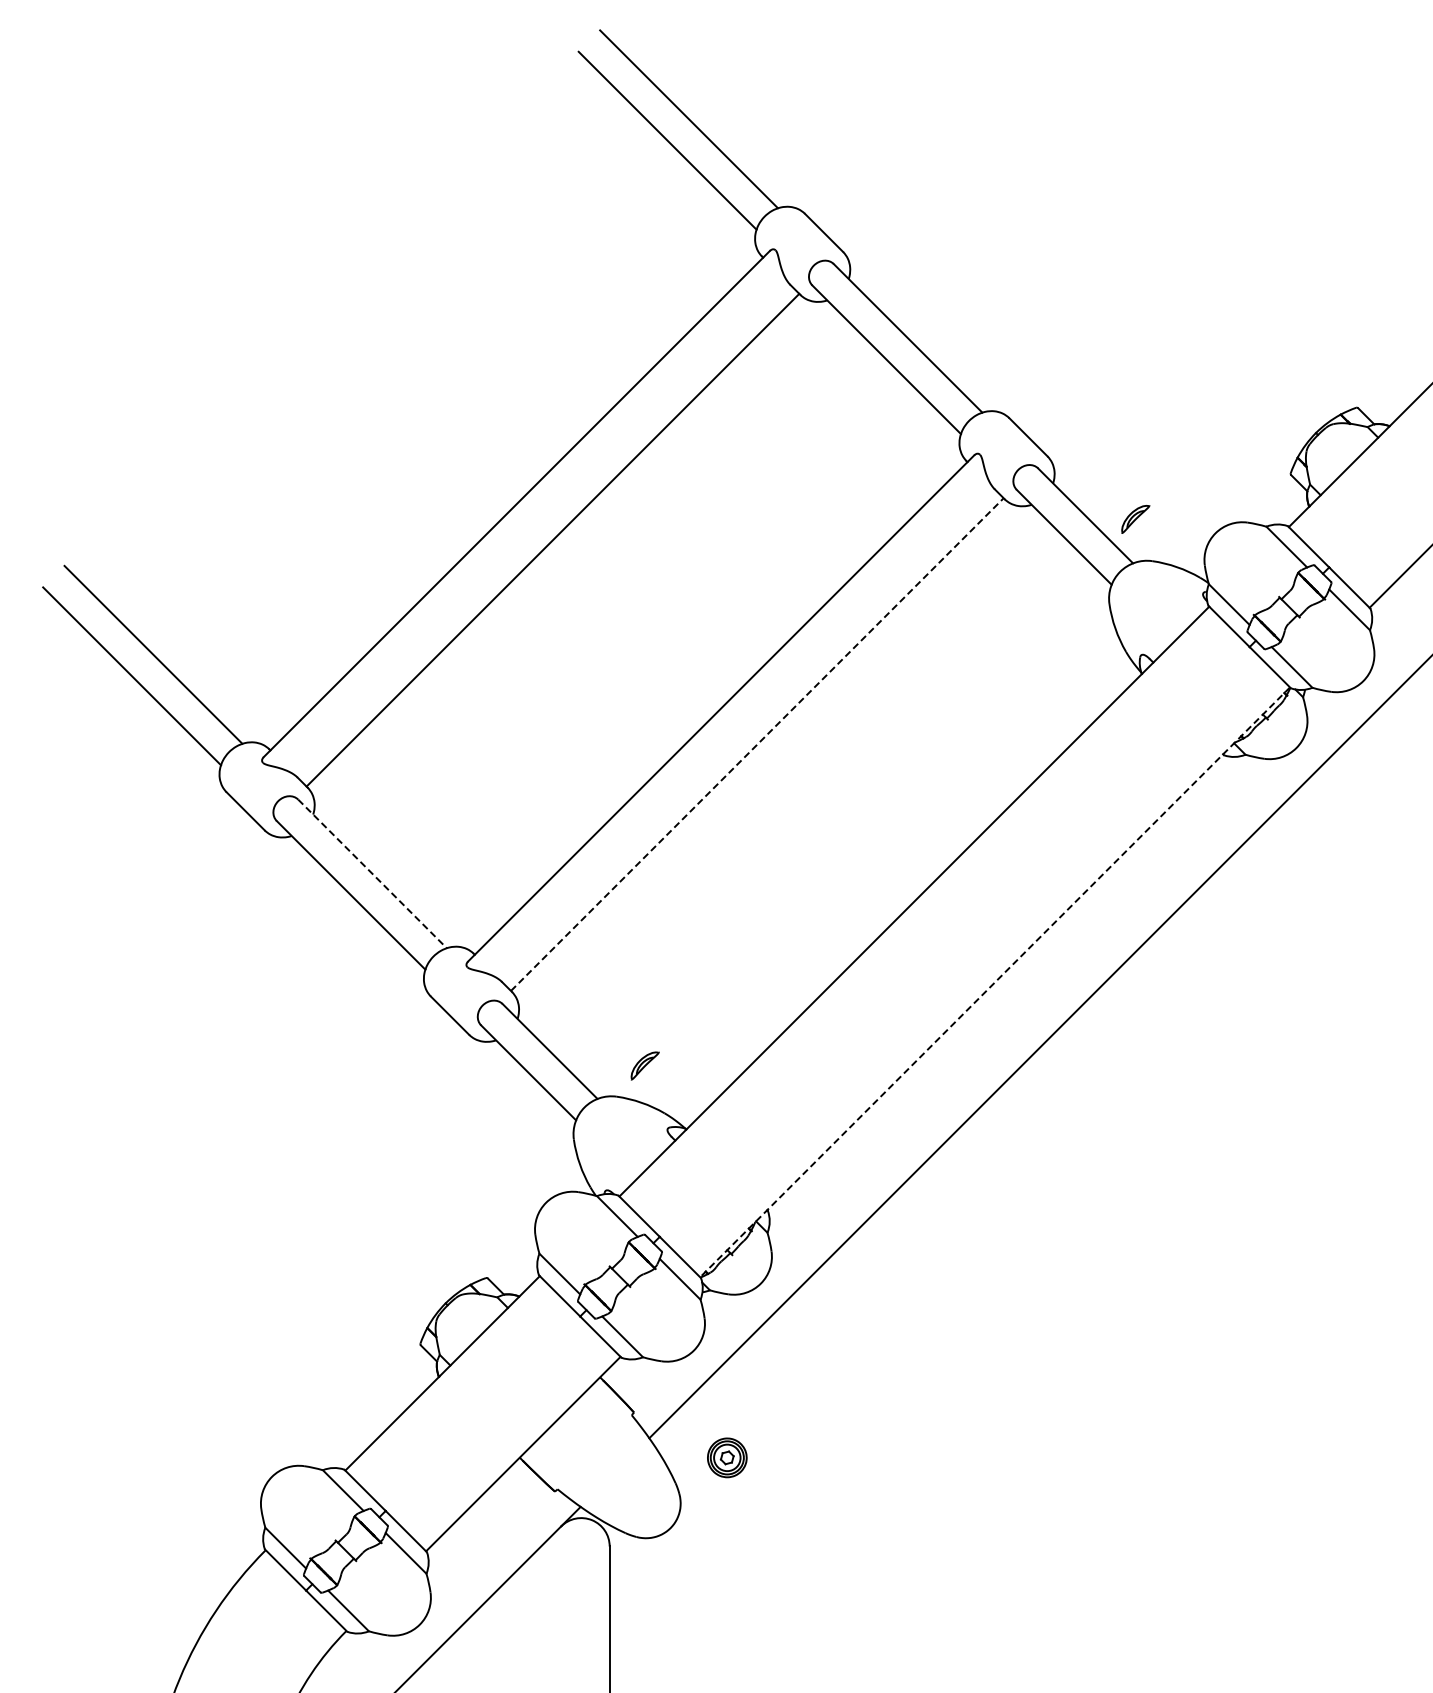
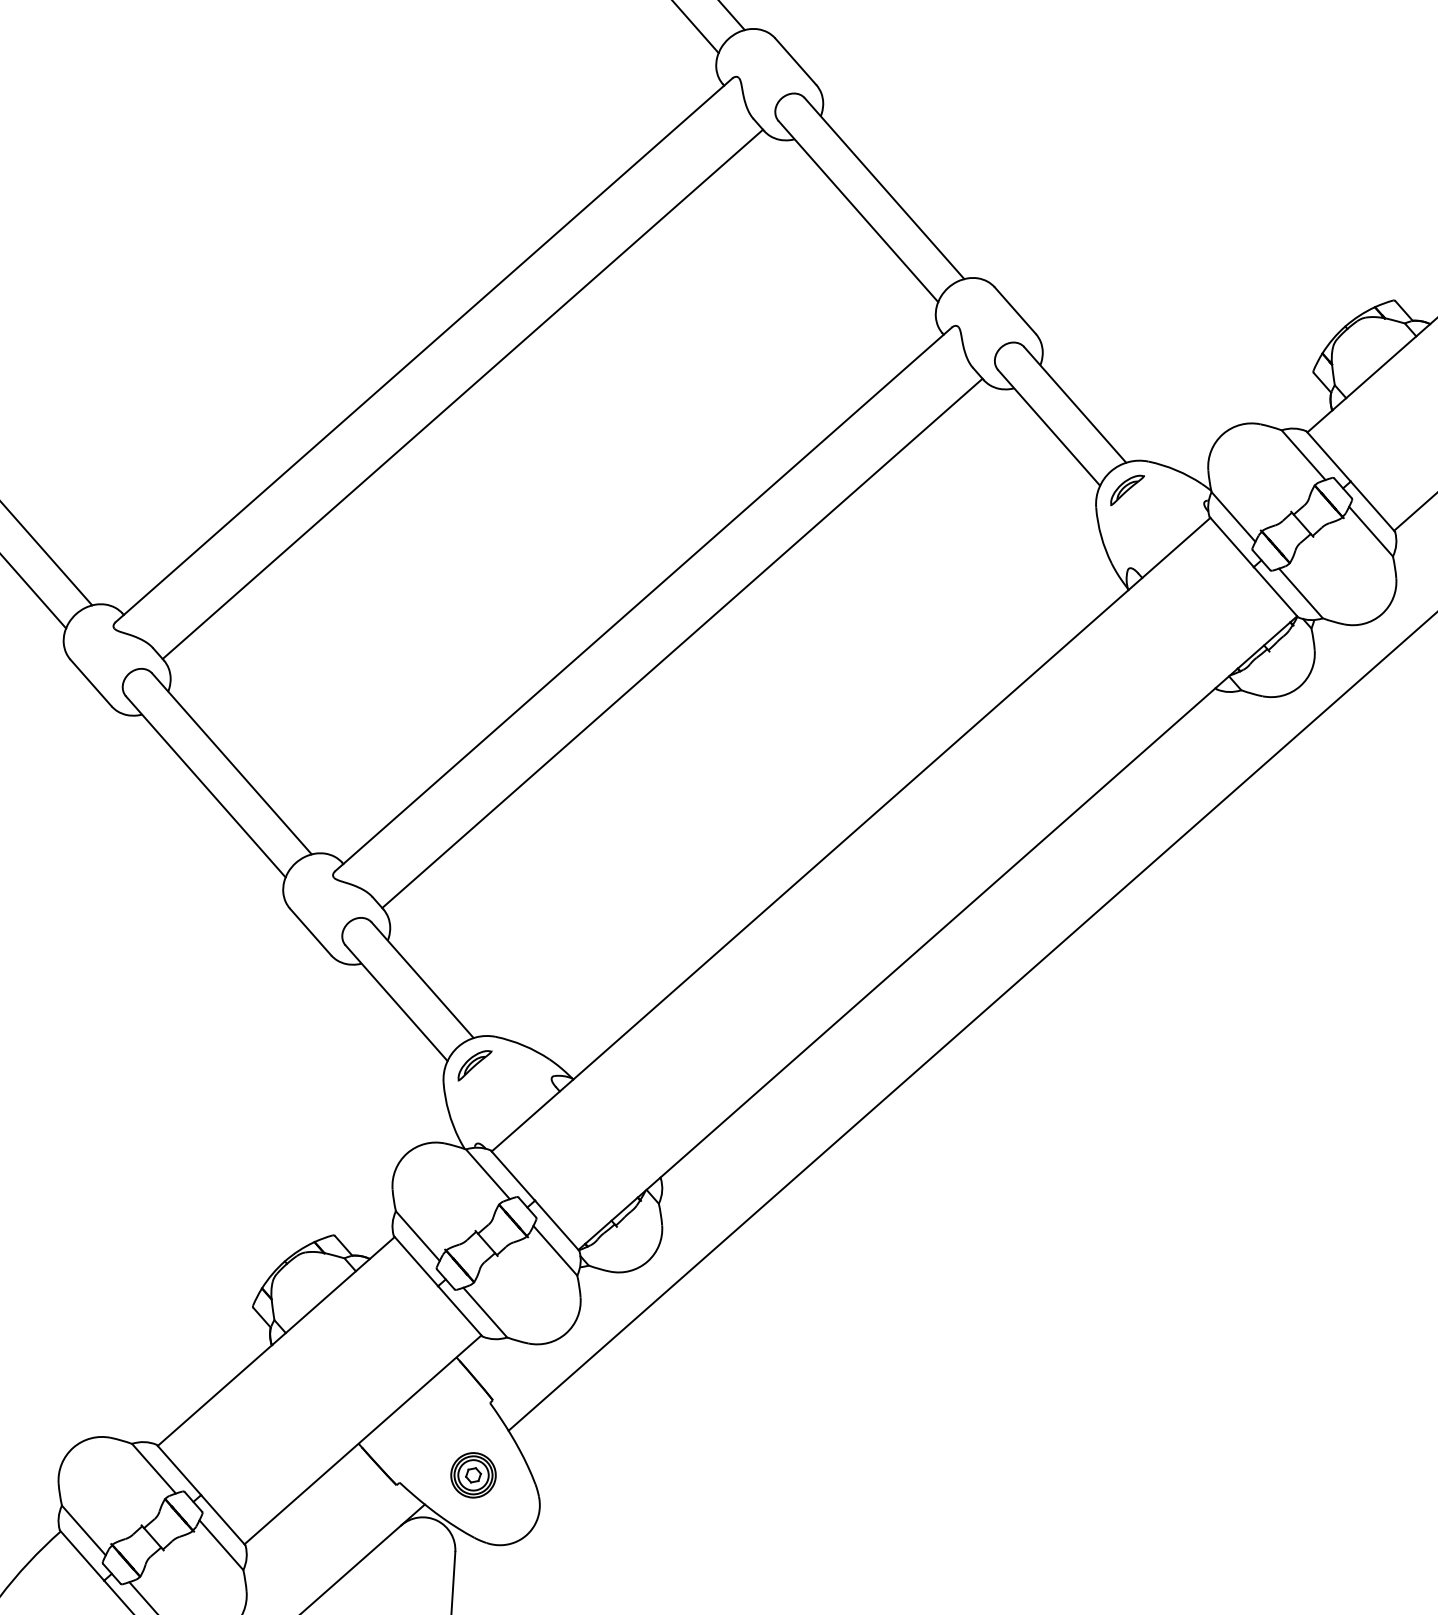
part: (1135, 519) -> (1127, 490), moved
line: (757, 744) -> (682, 643), dashed -> solid
line: (372, 874) -> (231, 764), dashed -> solid
line: (994, 982) -> (937, 933), dashed -> solid
part: (644, 1065) -> (474, 1065), moved
part: (727, 1457) -> (473, 1474), moved

